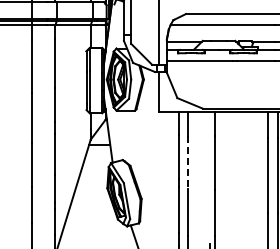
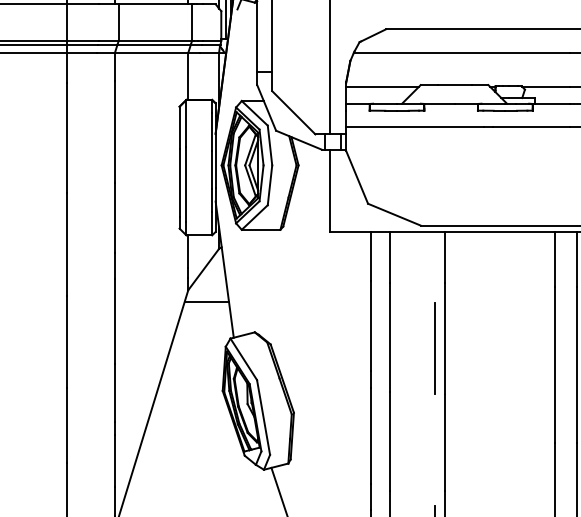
line: (187, 163) -> (389, 339), dashed -> solid
line: (209, 167) -> (434, 347), added

